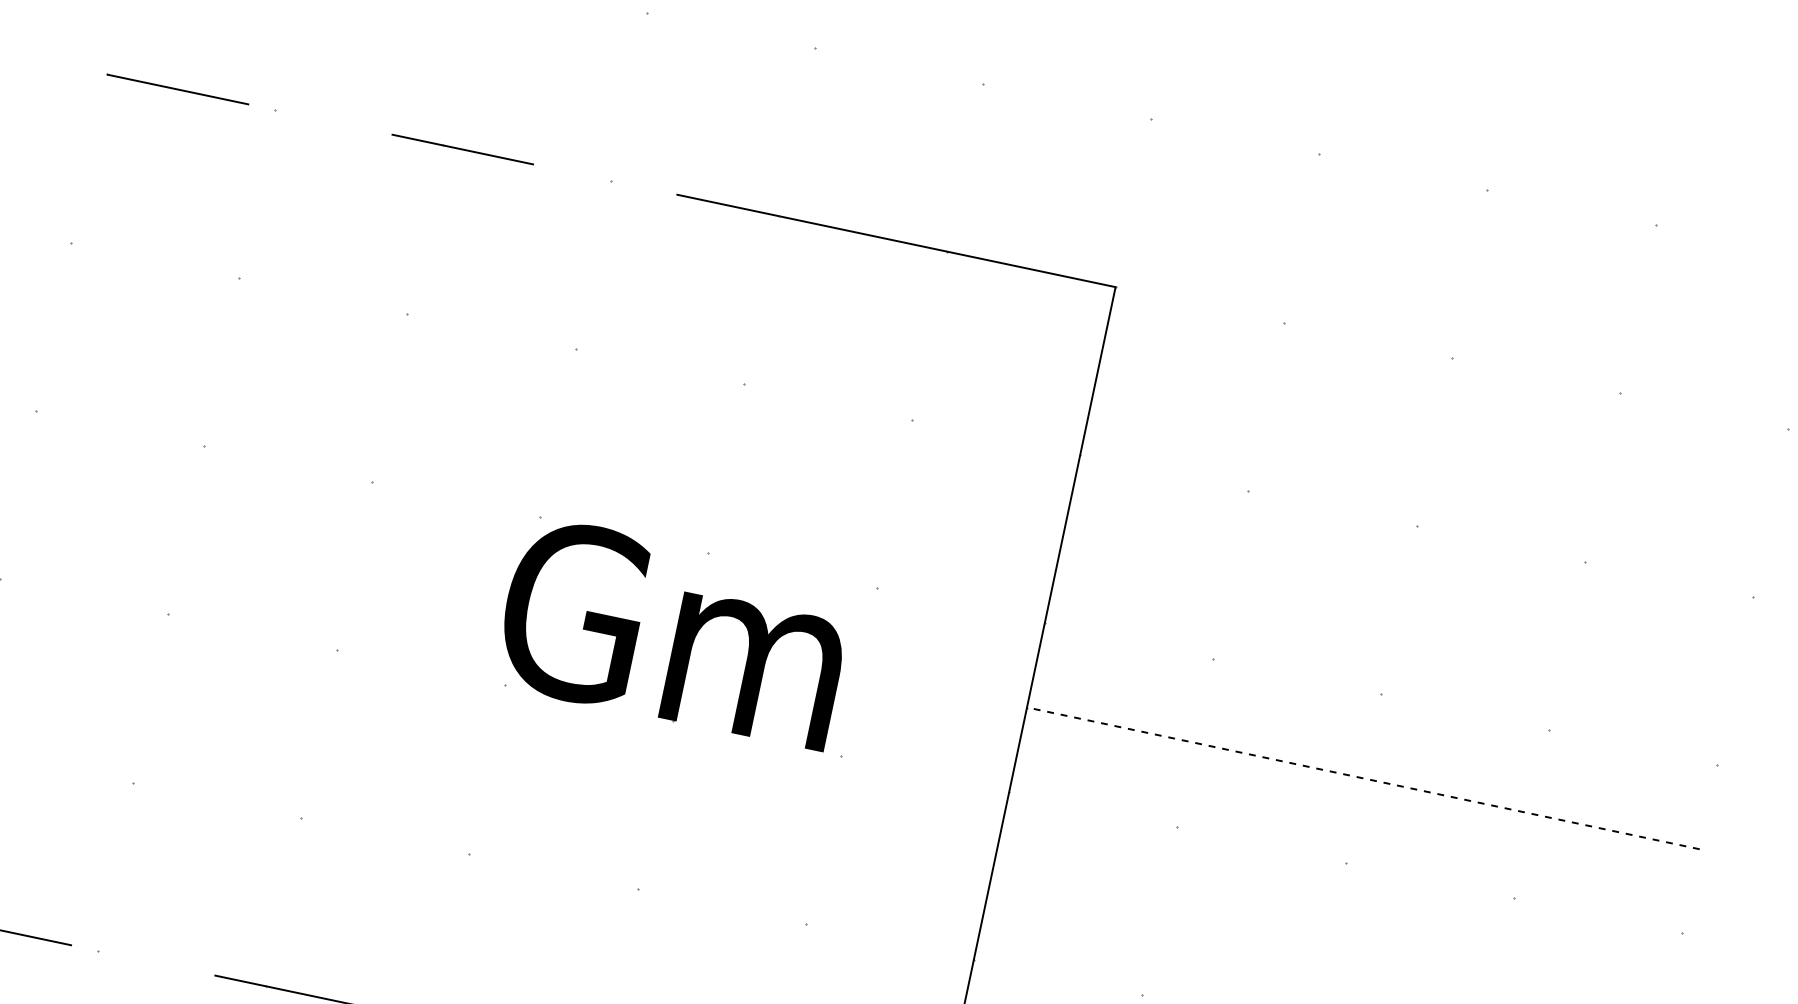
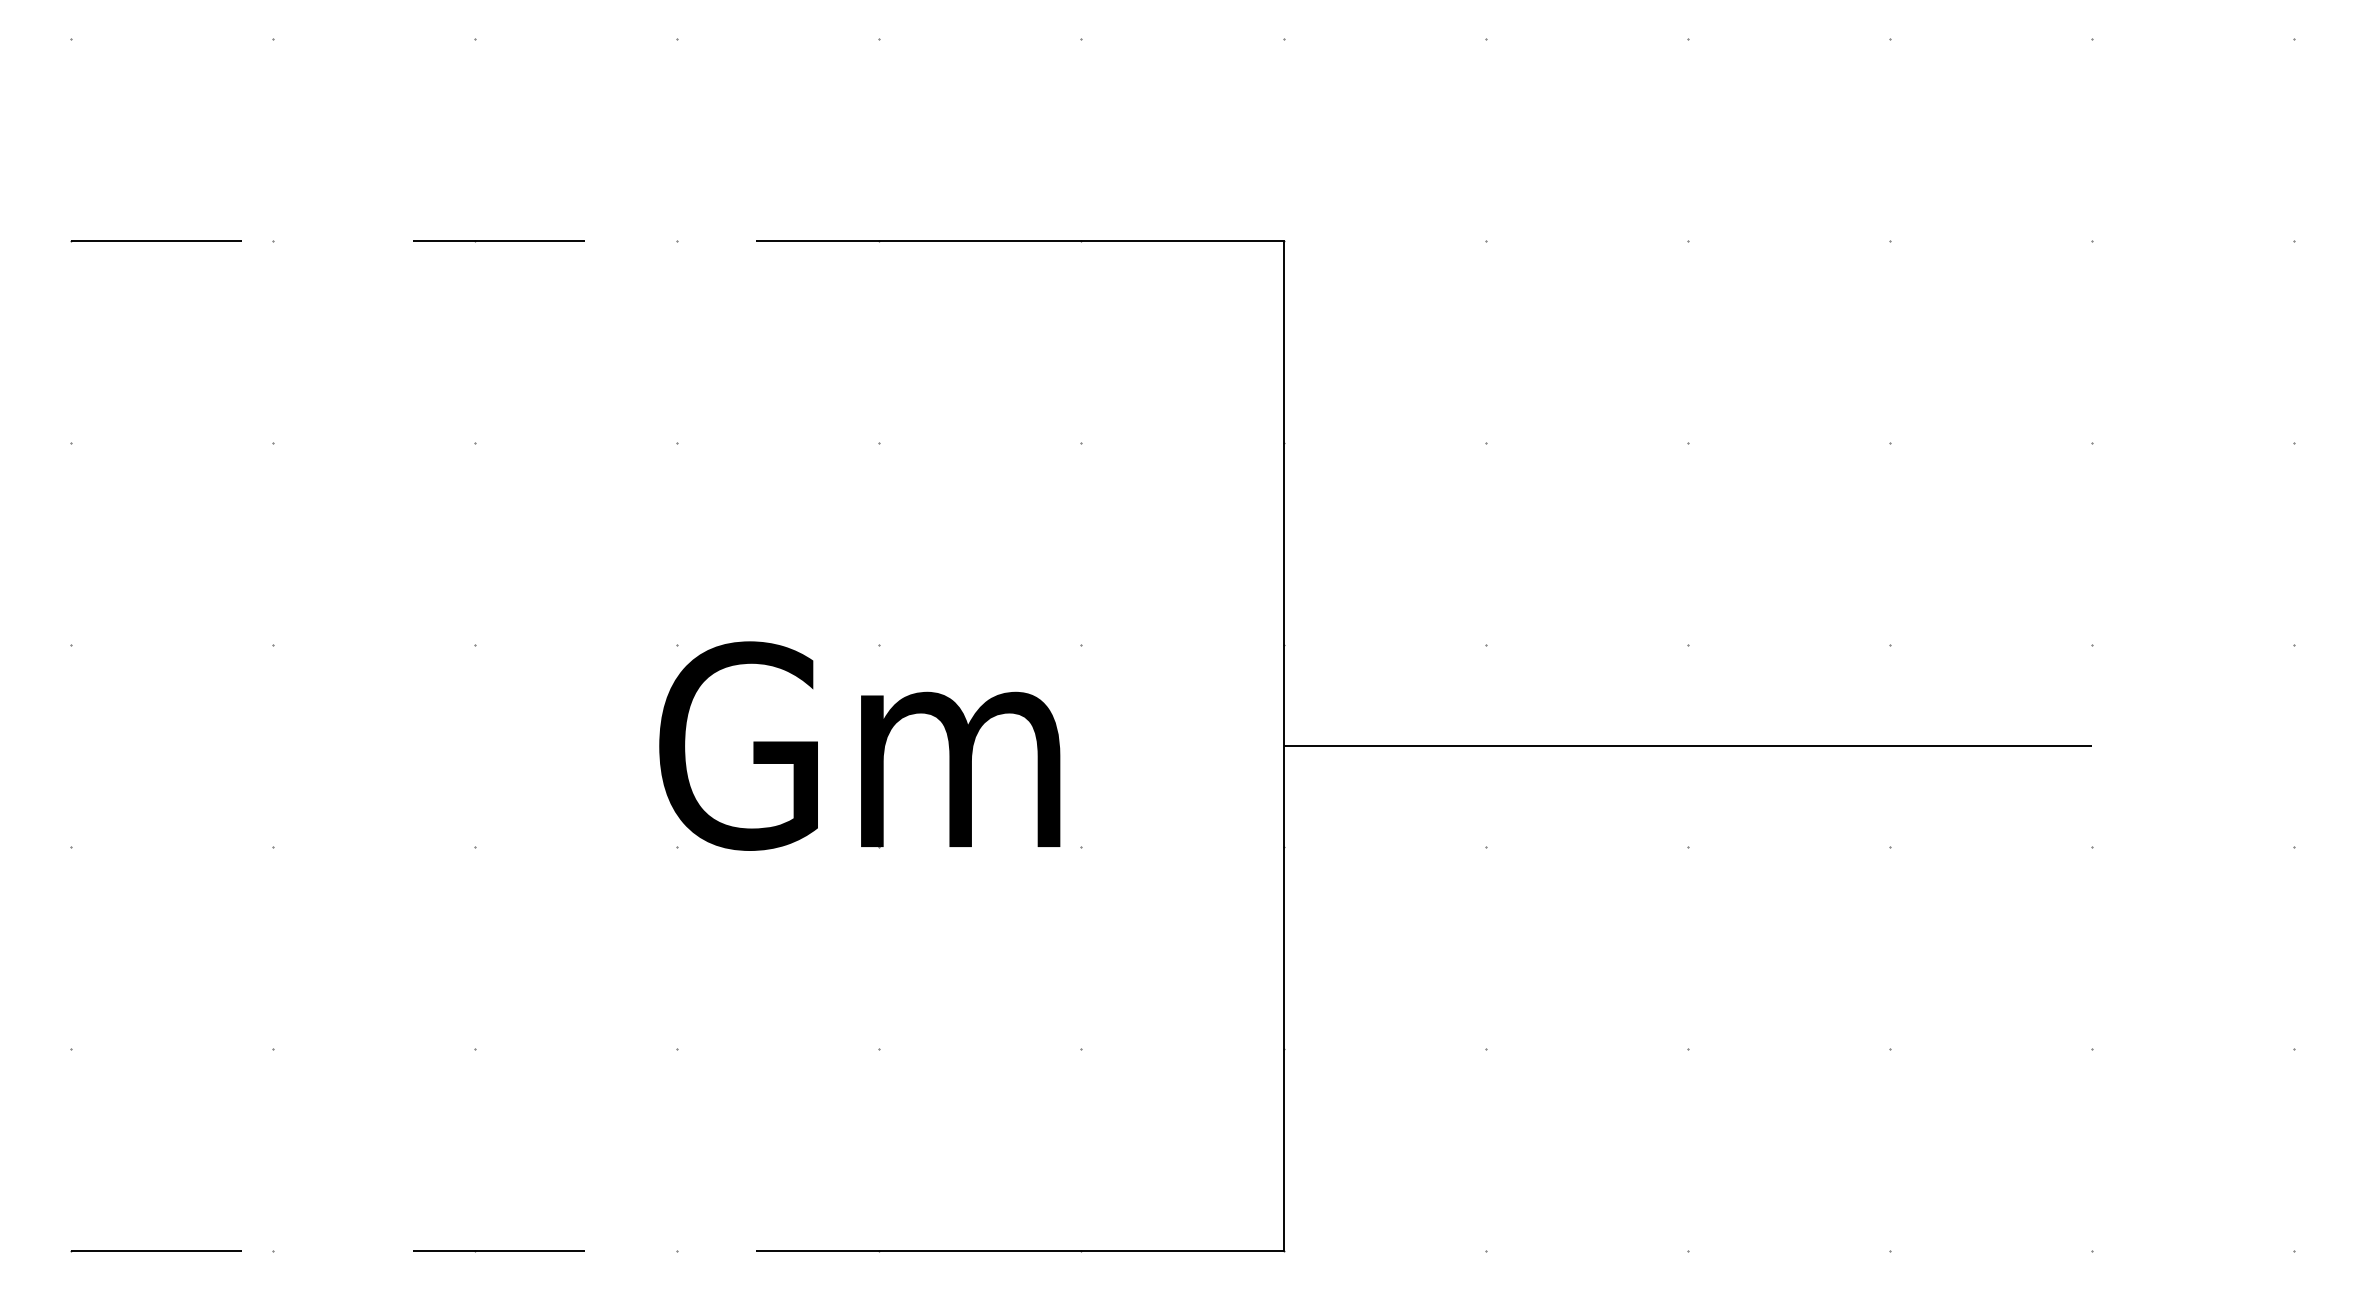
line: (1363, 777) -> (1687, 745), dashed -> solid

